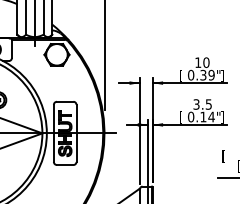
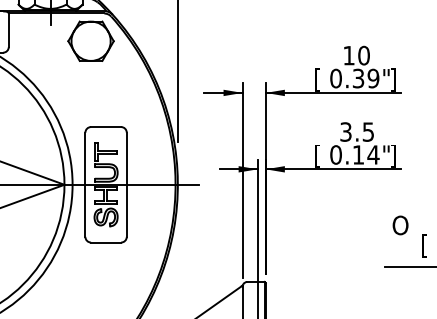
text: (226, 156) -> (400, 226), [ -> O

